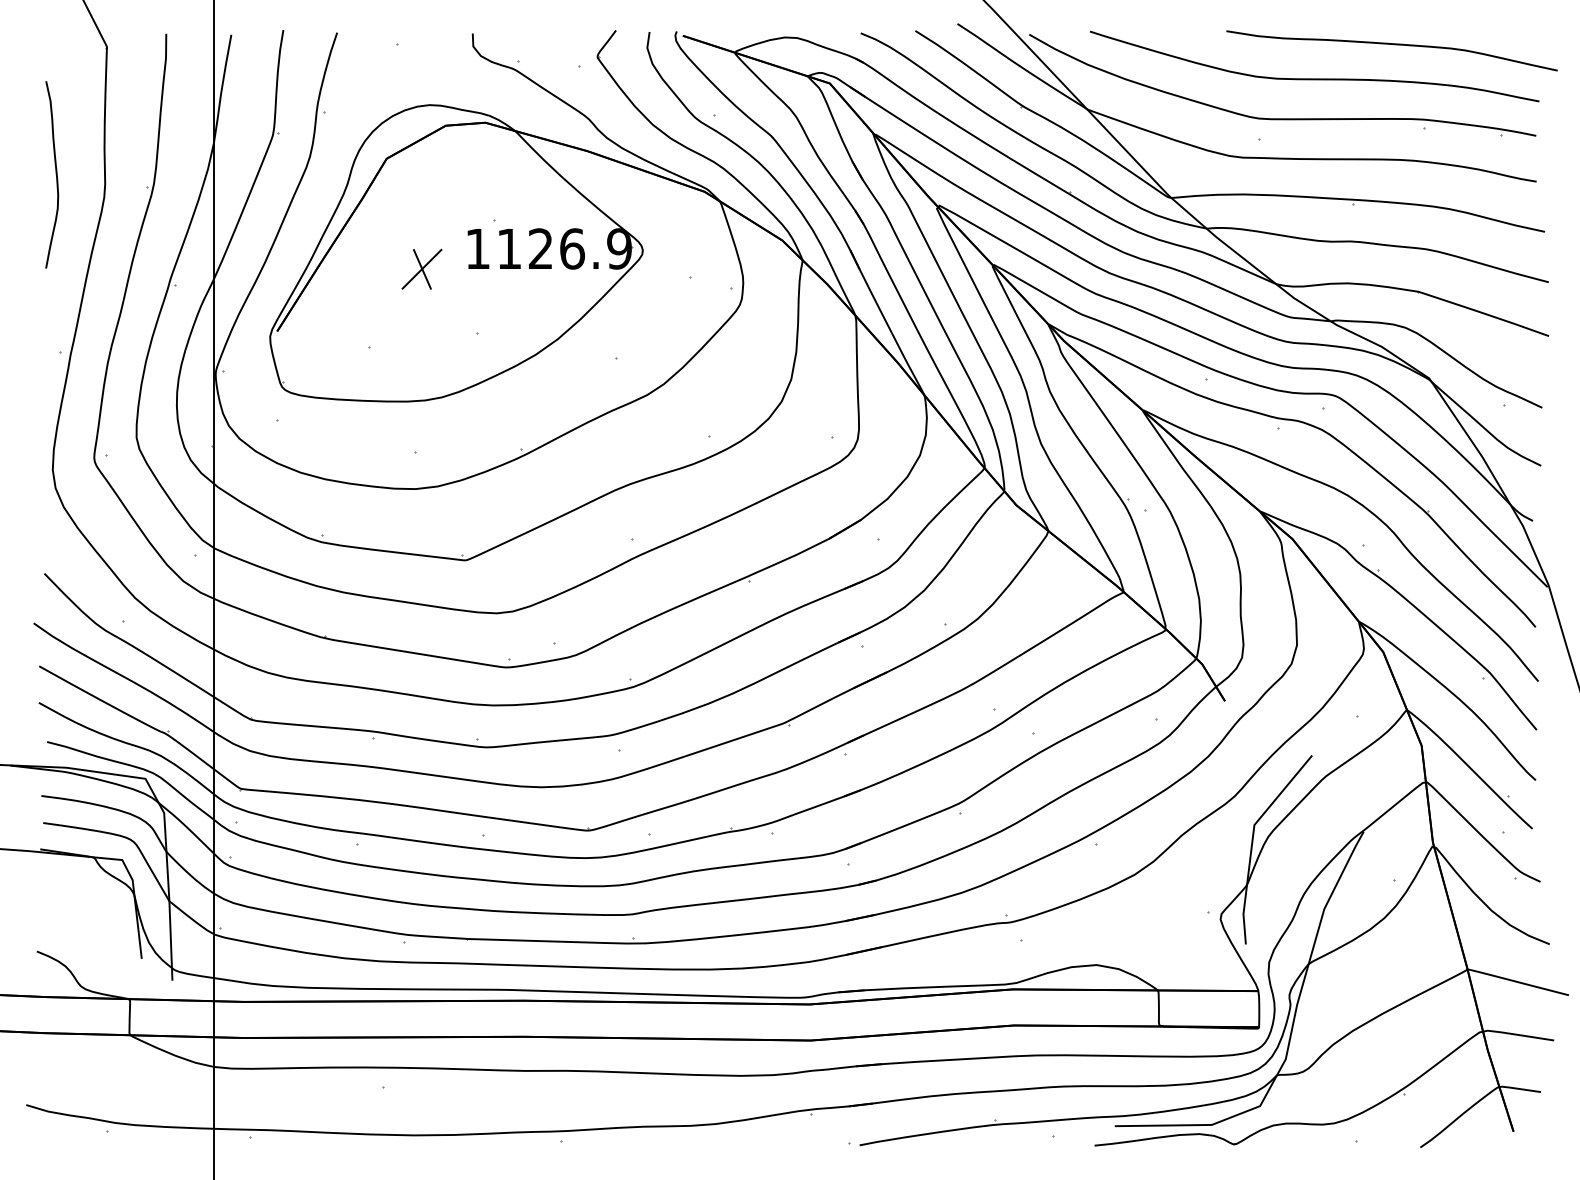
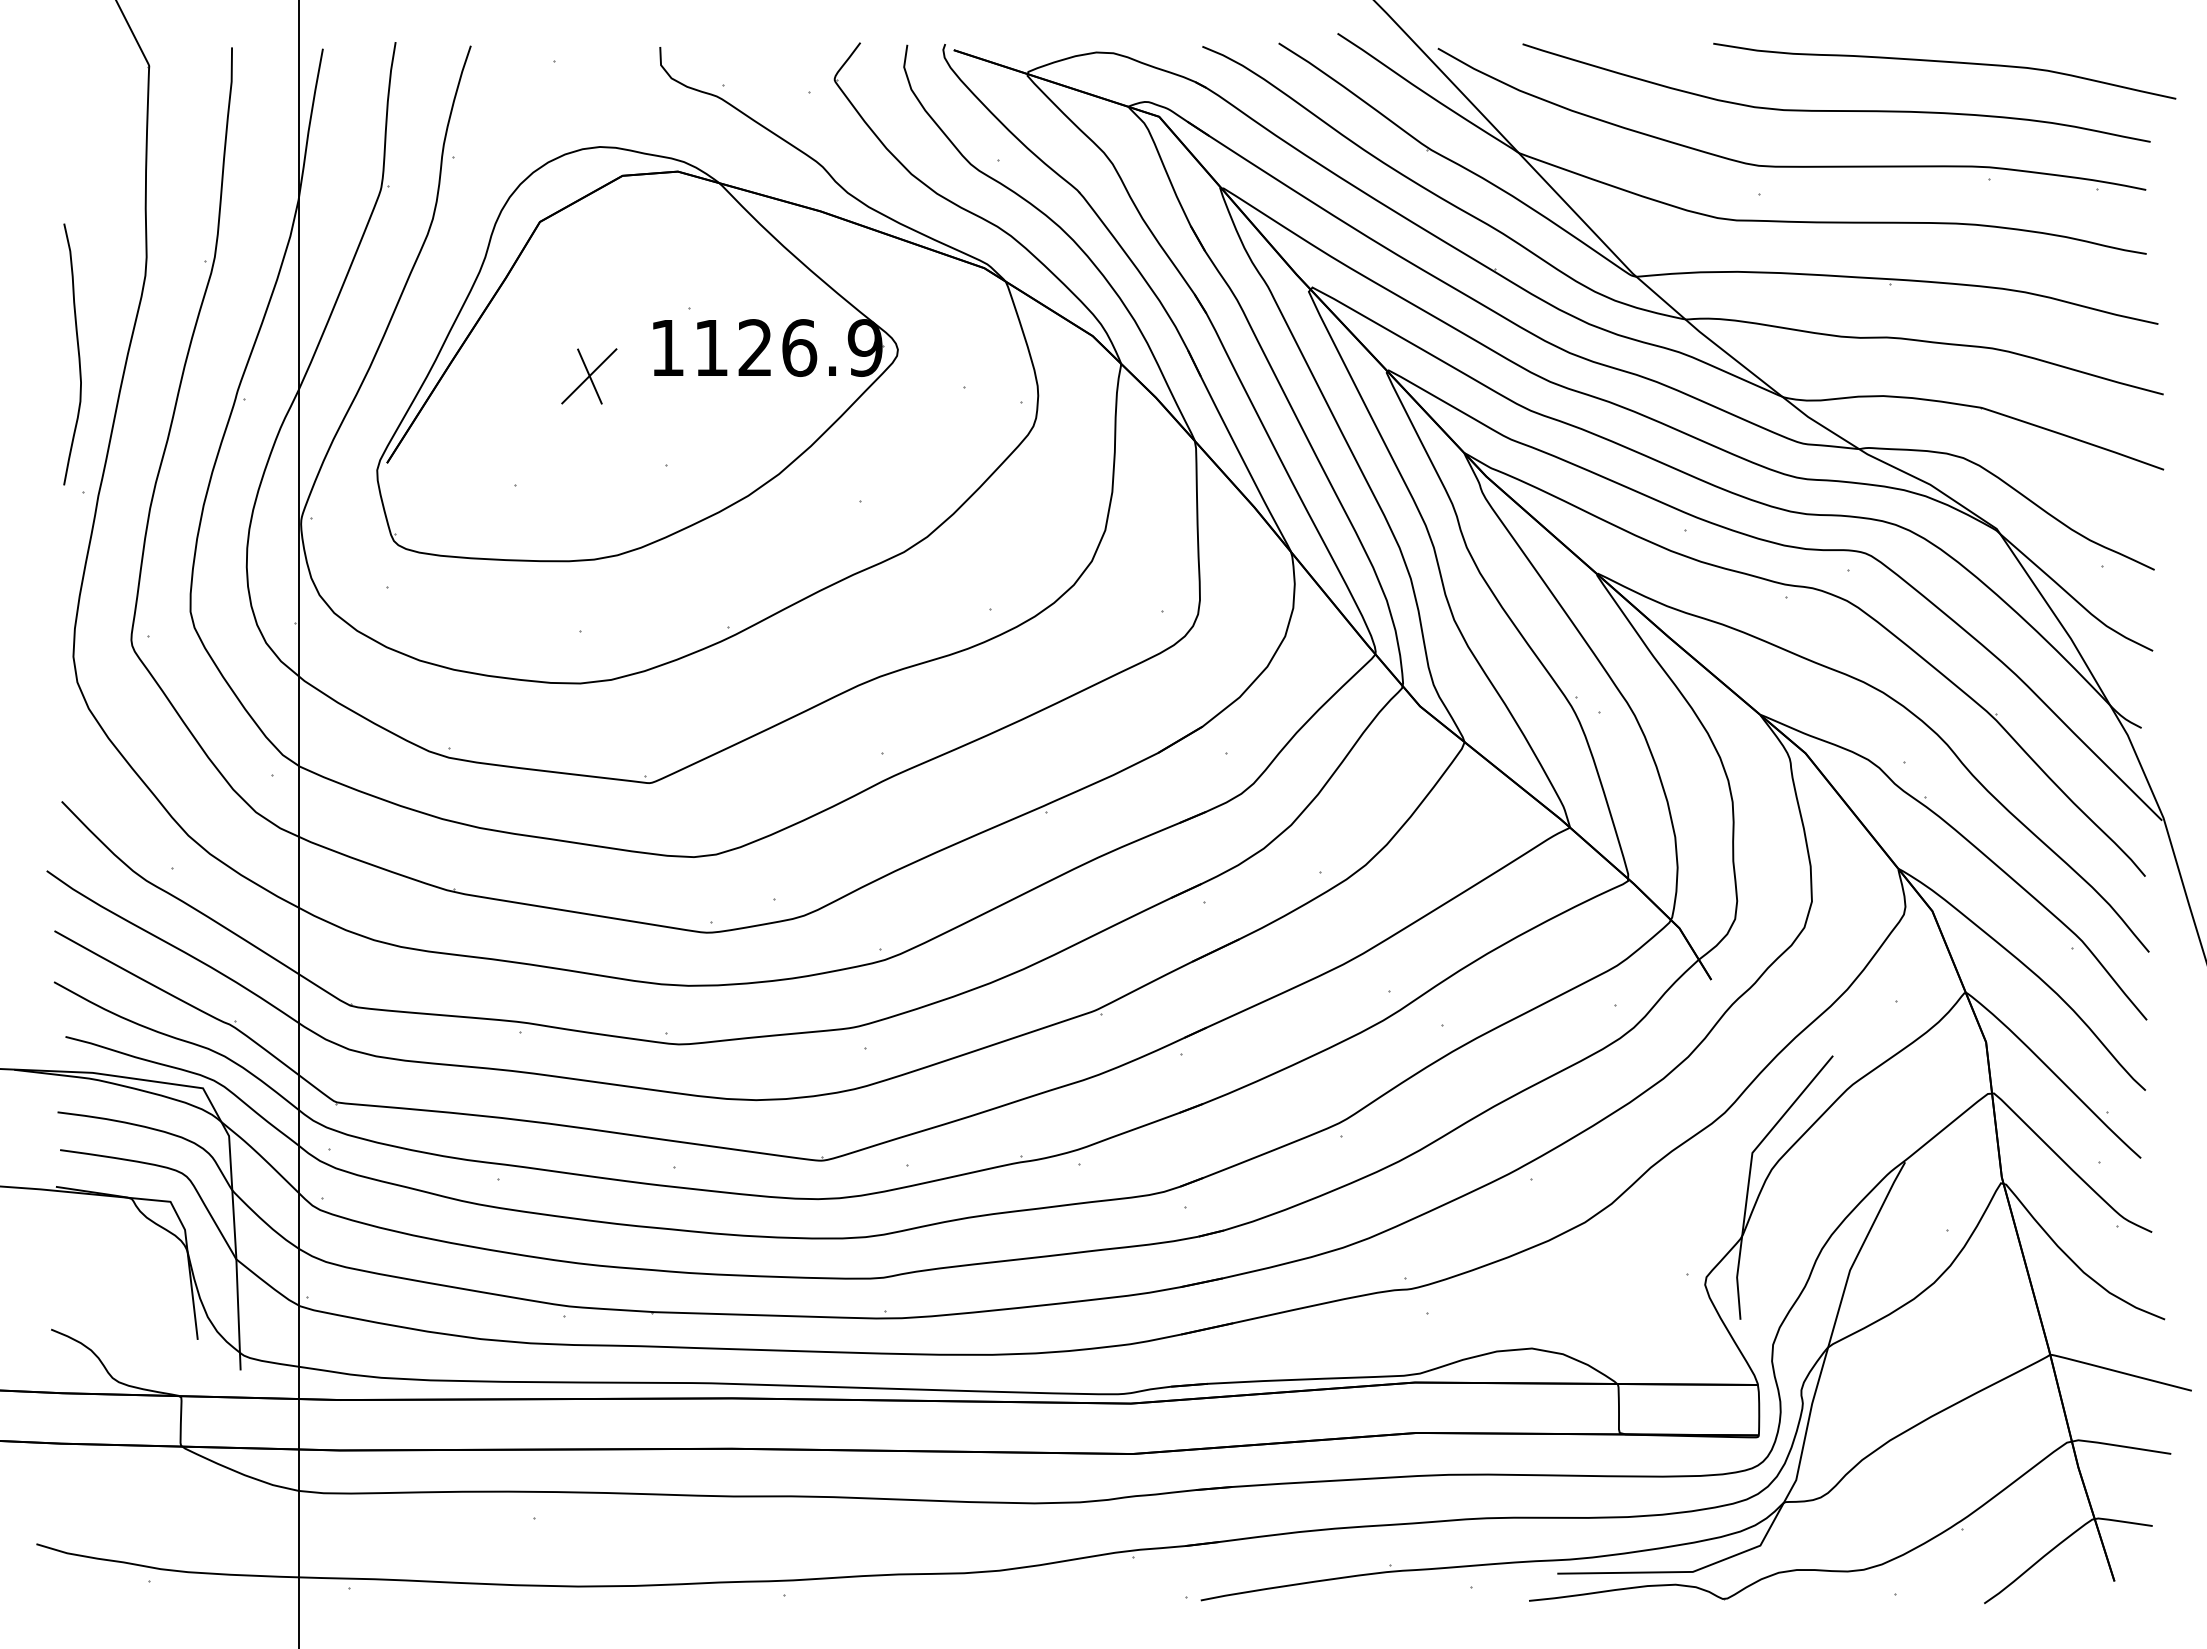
curve: (55, 172) -> (77, 351), moved

